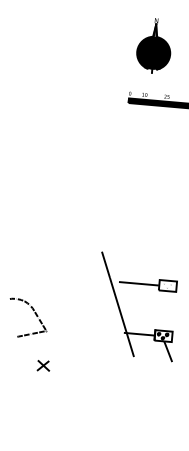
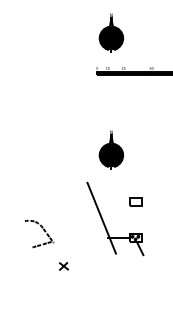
part: (140, 209) -> (111, 149), added
line: (137, 283) -> (114, 202), removed
part: (44, 366) -> (64, 266), moved

